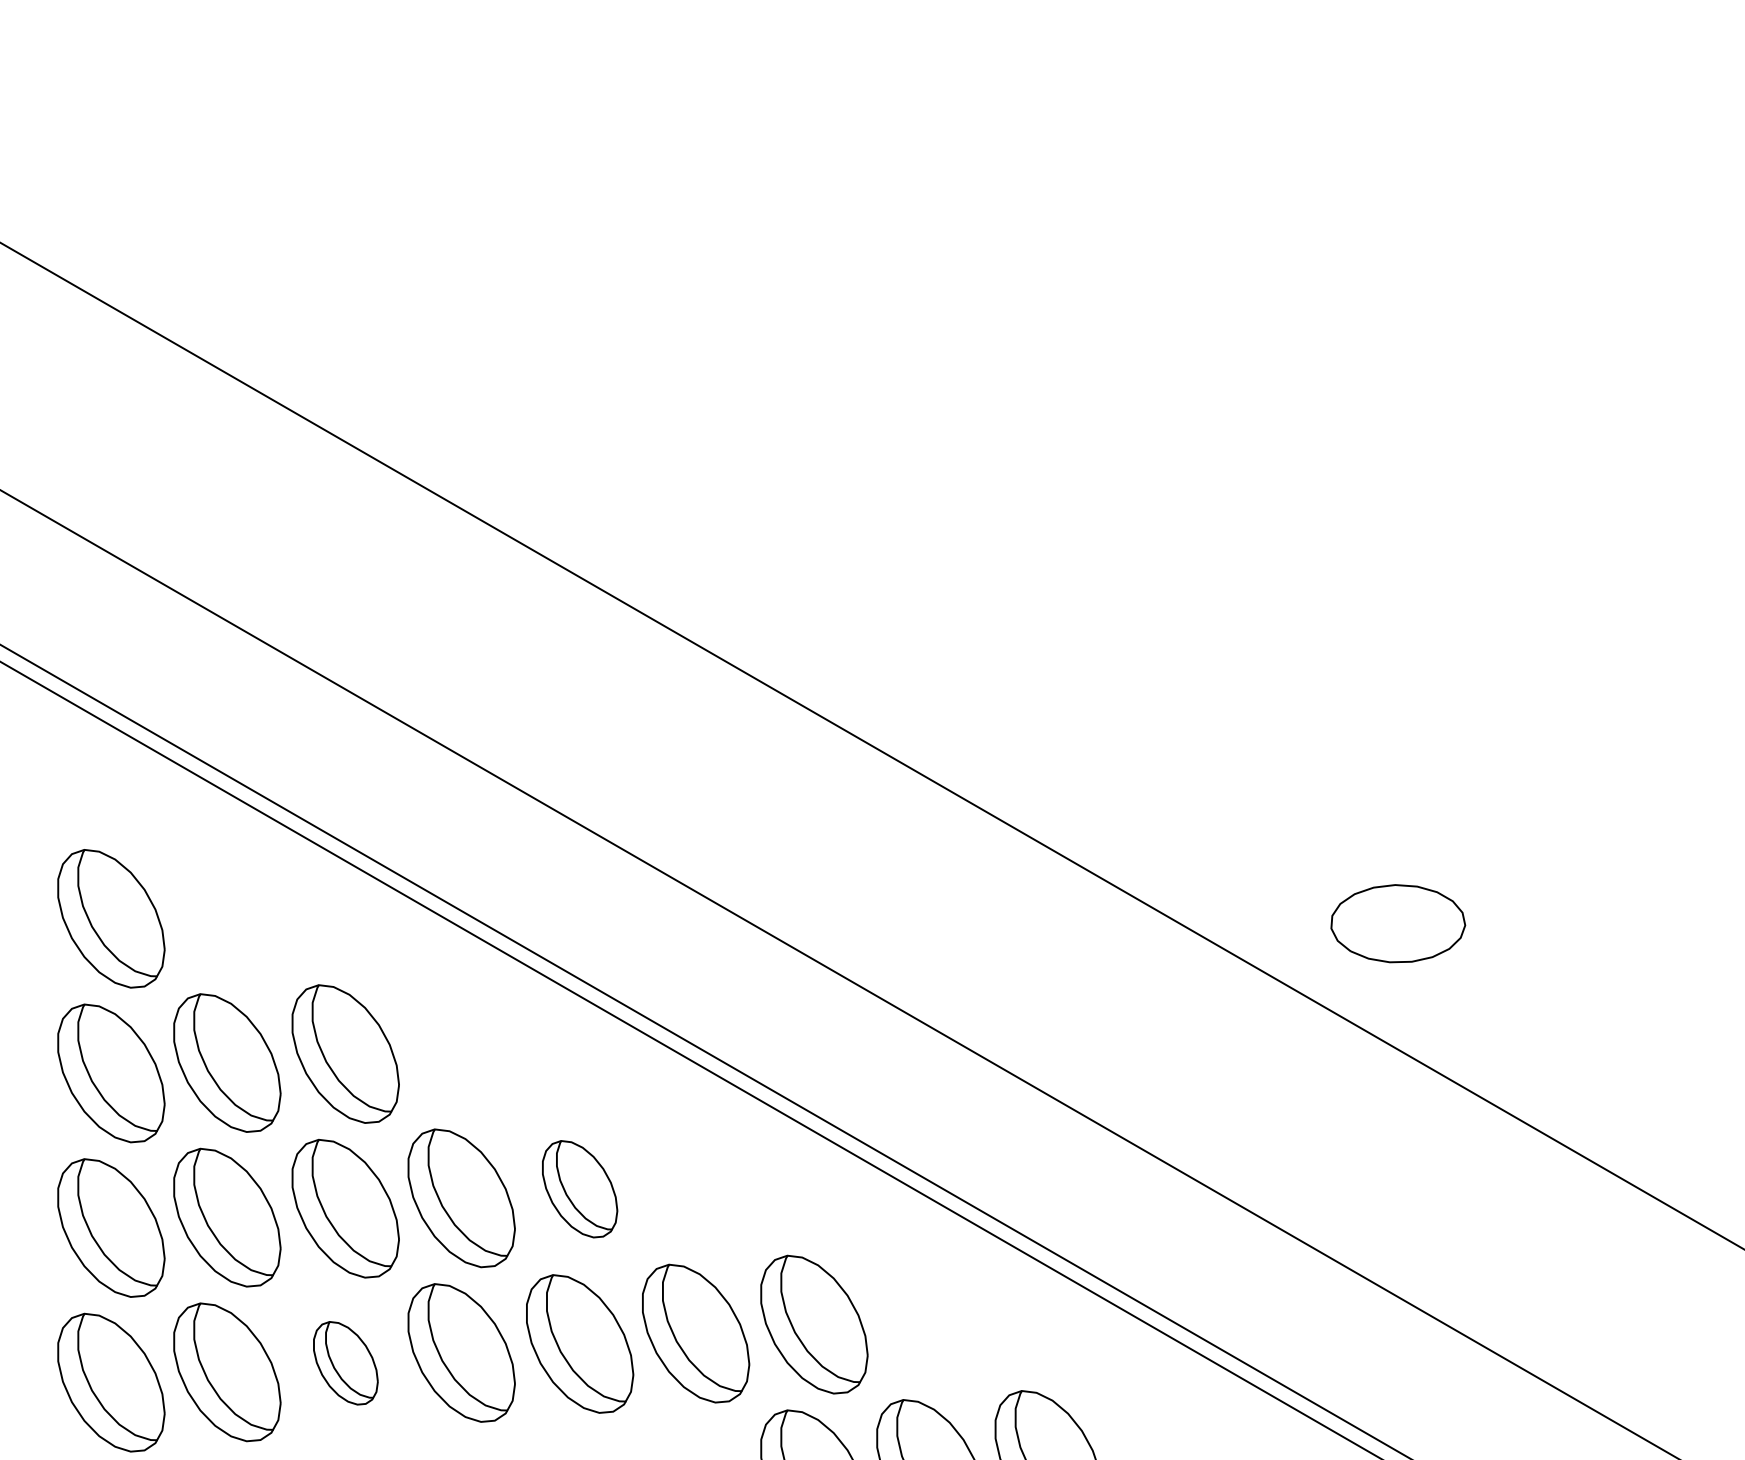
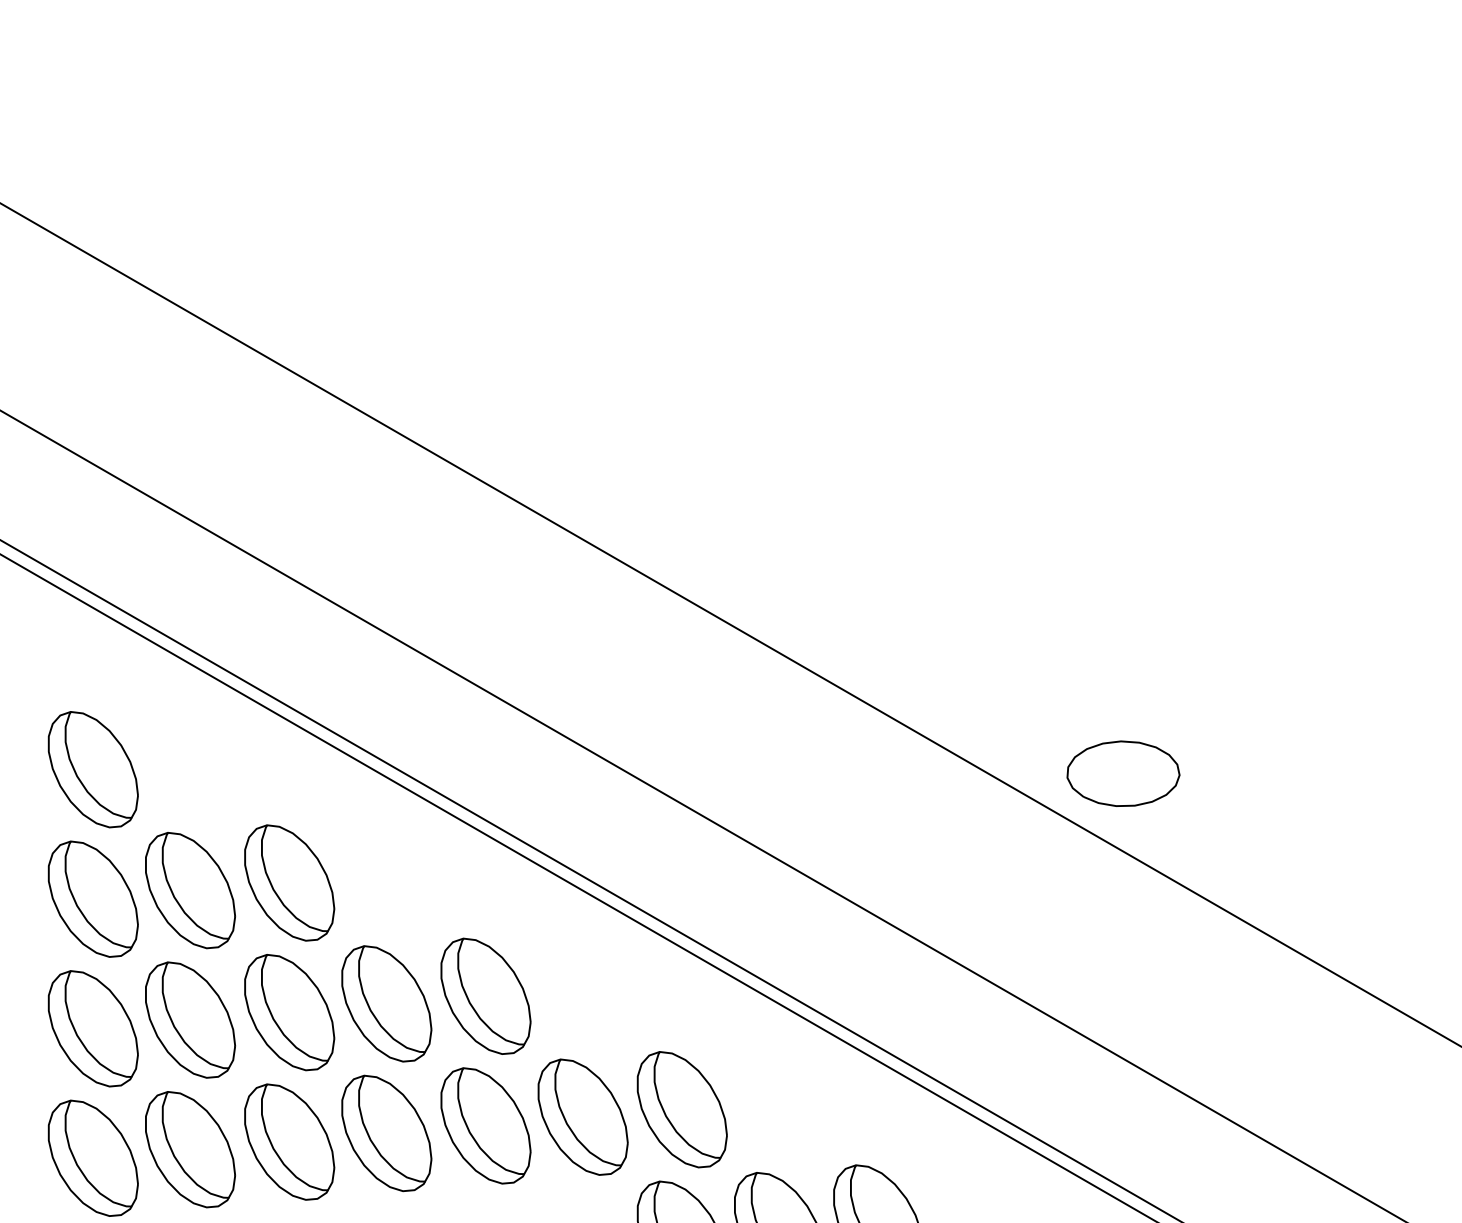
part: (1398, 923) -> (1123, 773), moved
part: (579, 1188) -> (485, 995), size x1.43
part: (345, 1362) -> (289, 1141), size x1.67

